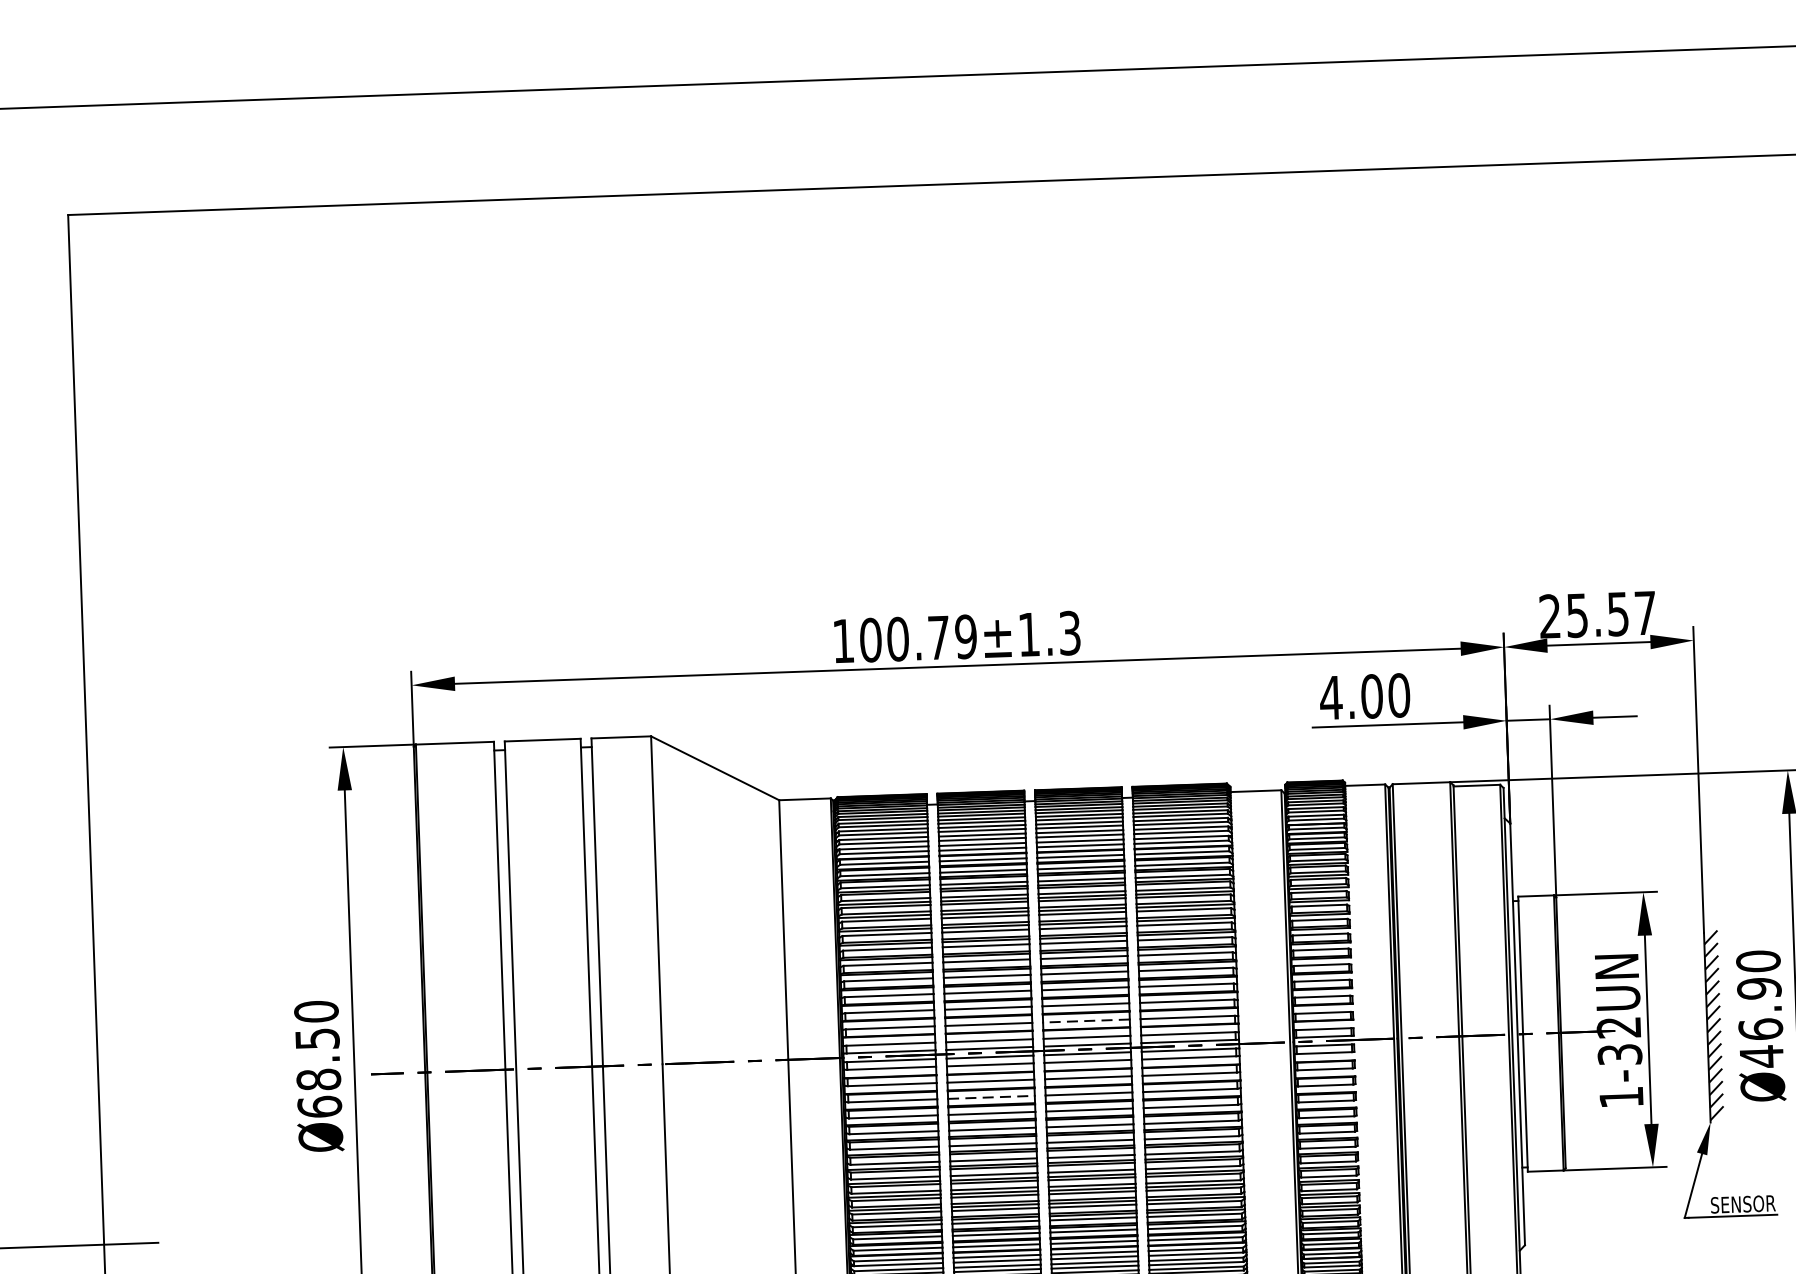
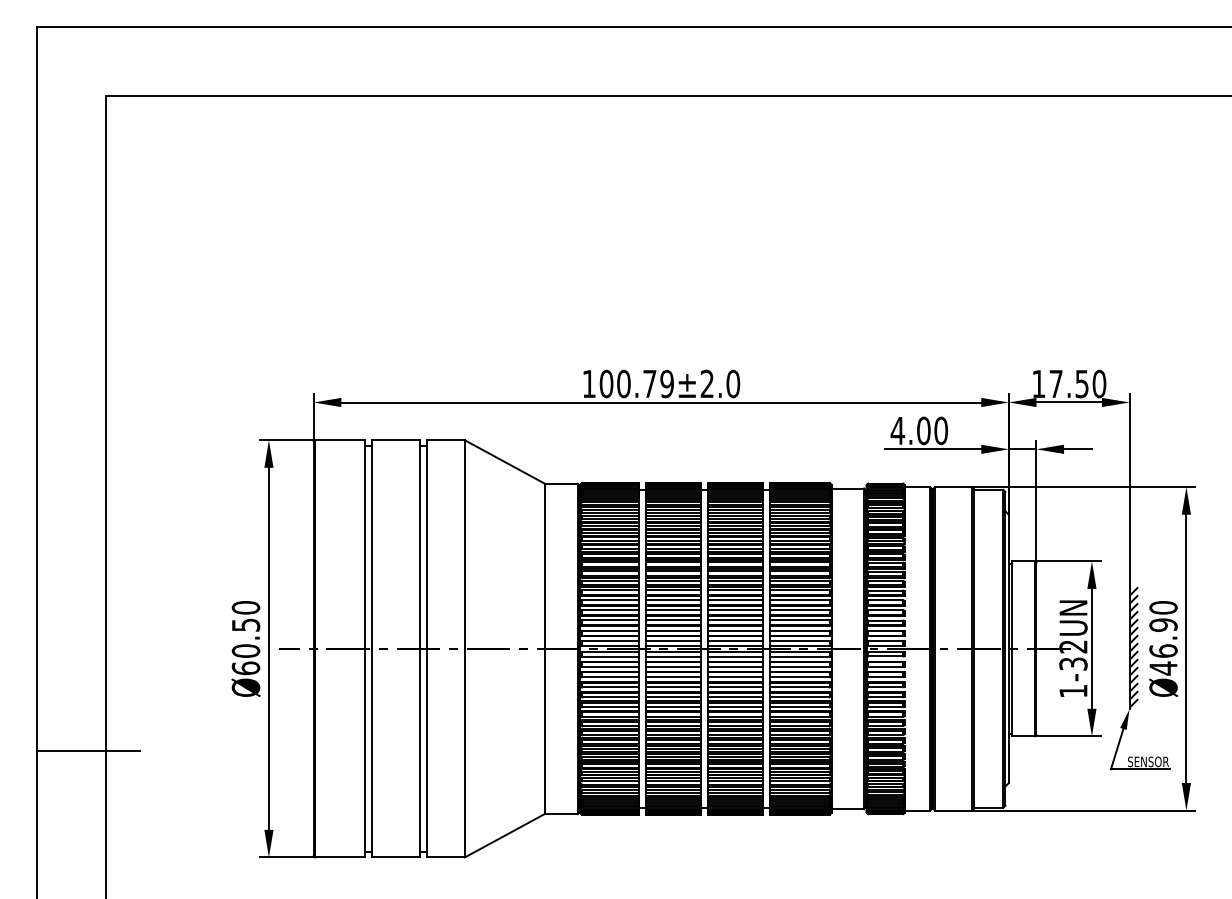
text: (1598, 613) -> (1069, 383), 25.57 -> 17.50
text: (1049, 633) -> (720, 383), 100.79±1.3 -> 100.79±2.0
line: (1086, 1020) -> (735, 630), dashed -> solid
text: (317, 1078) -> (245, 650), Ø68.50 -> Ø60.50
line: (992, 1097) -> (673, 677), dashed -> solid

